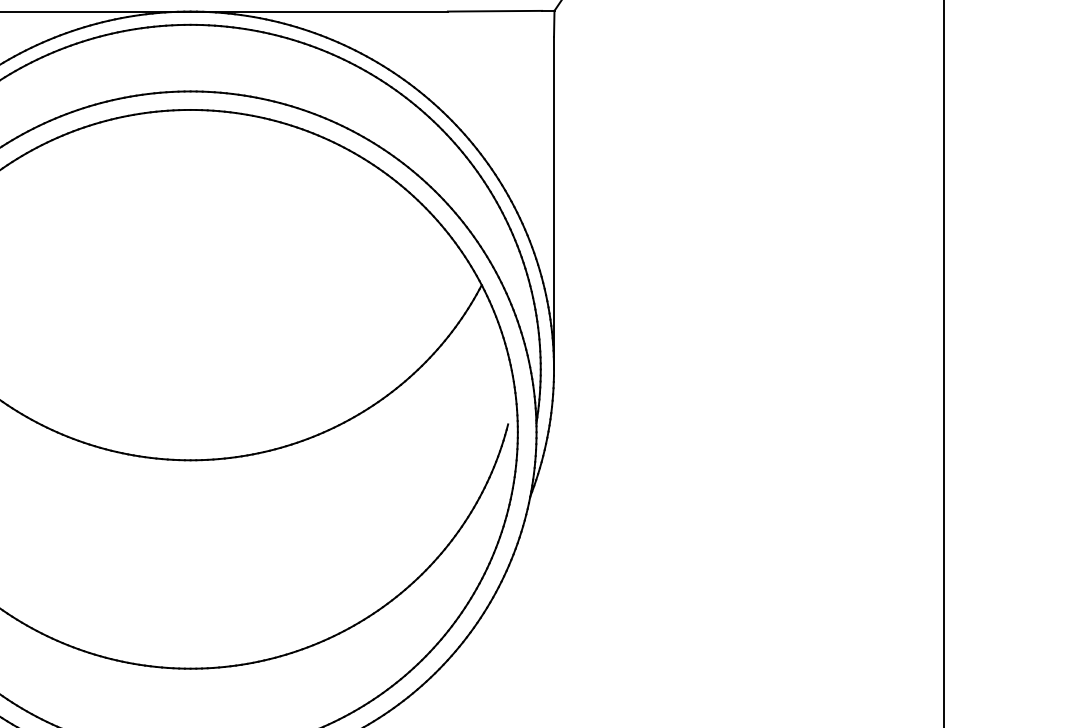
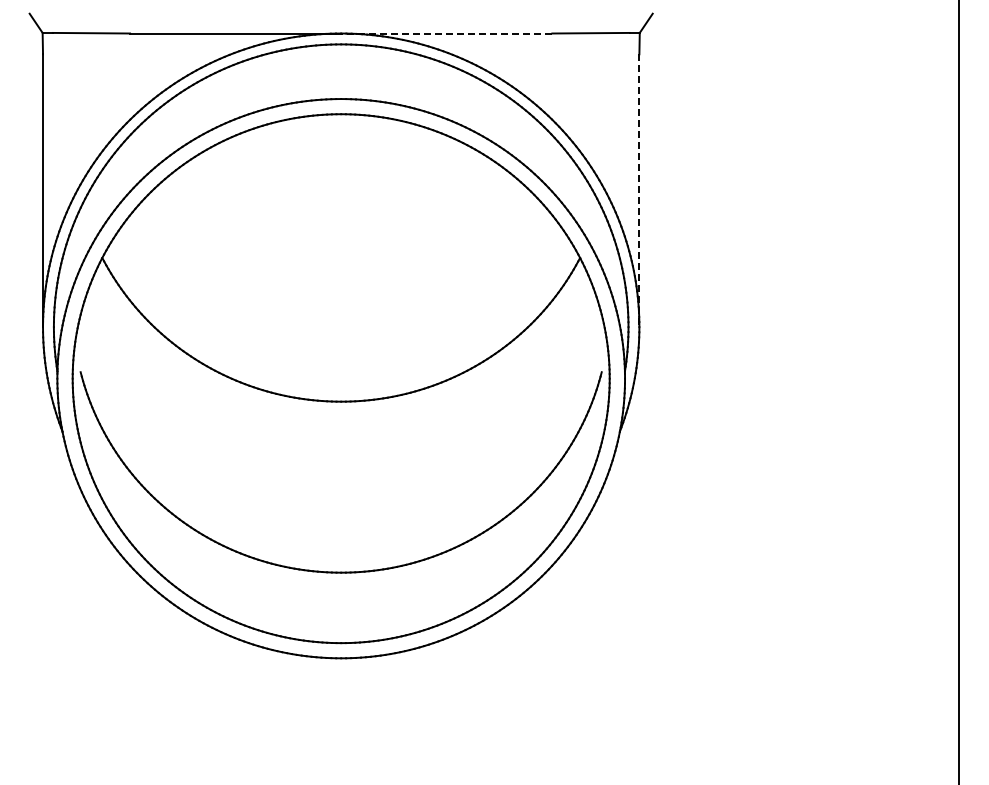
line: (318, 11) -> (446, 33), solid -> dashed
line: (554, 204) -> (639, 191), solid -> dashed

